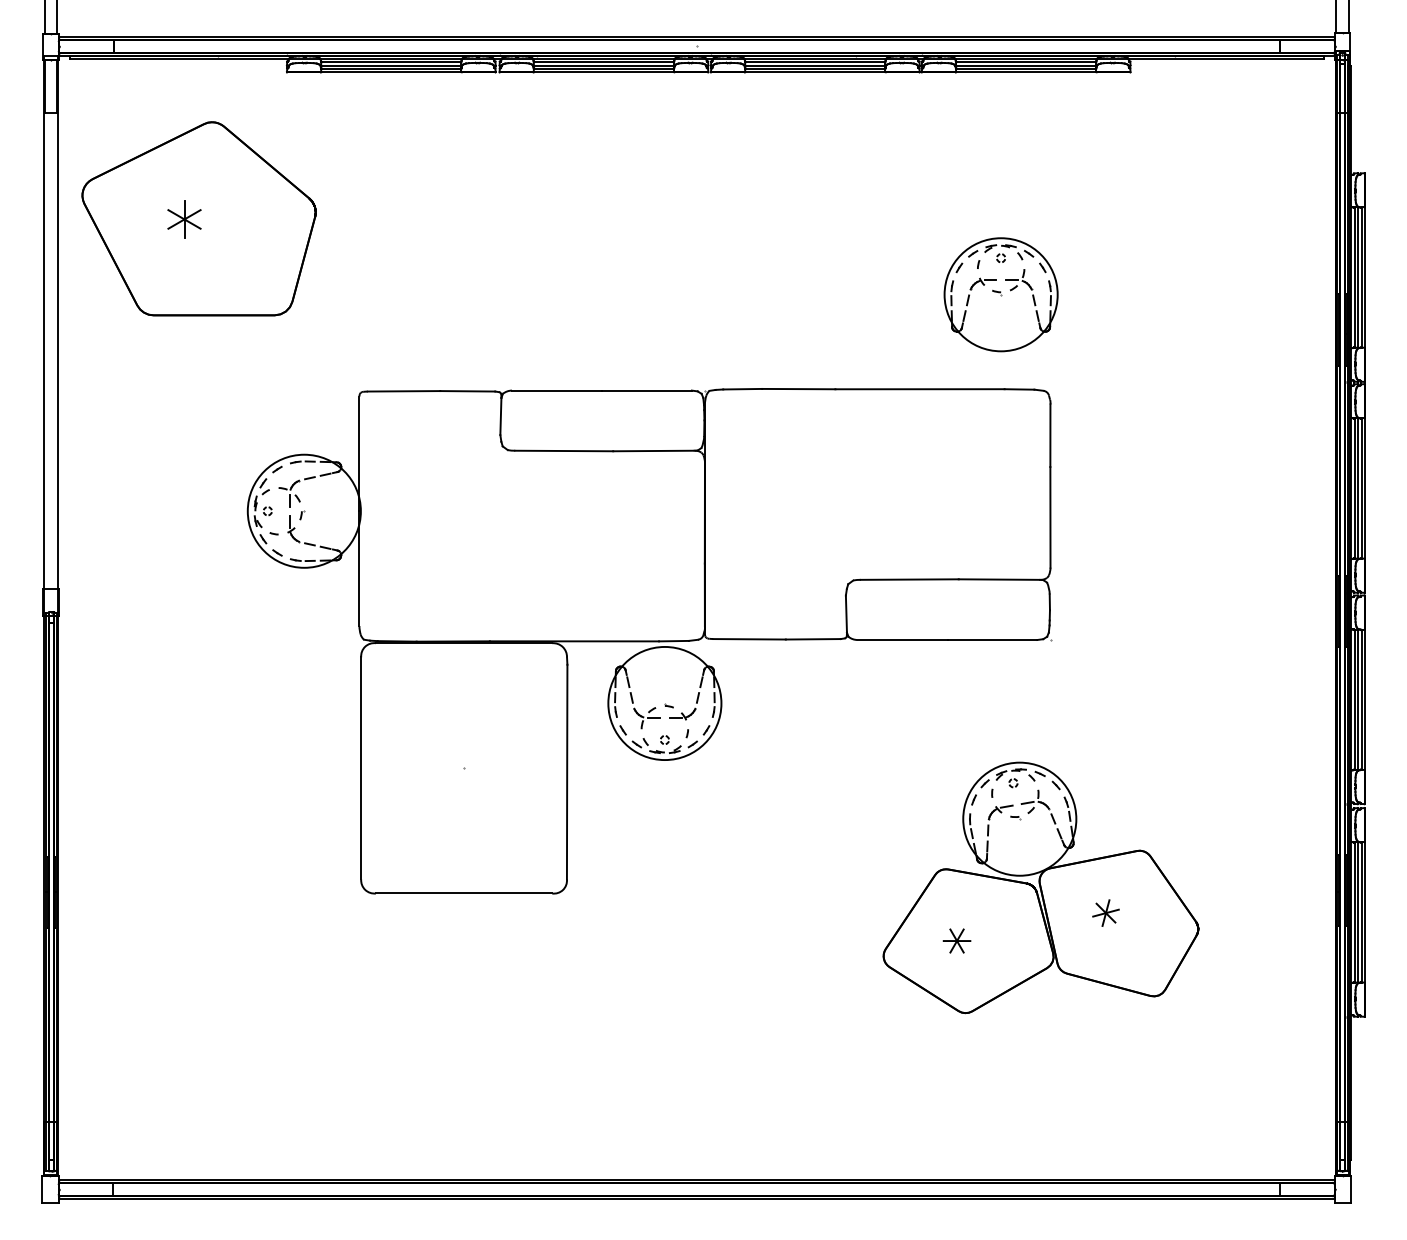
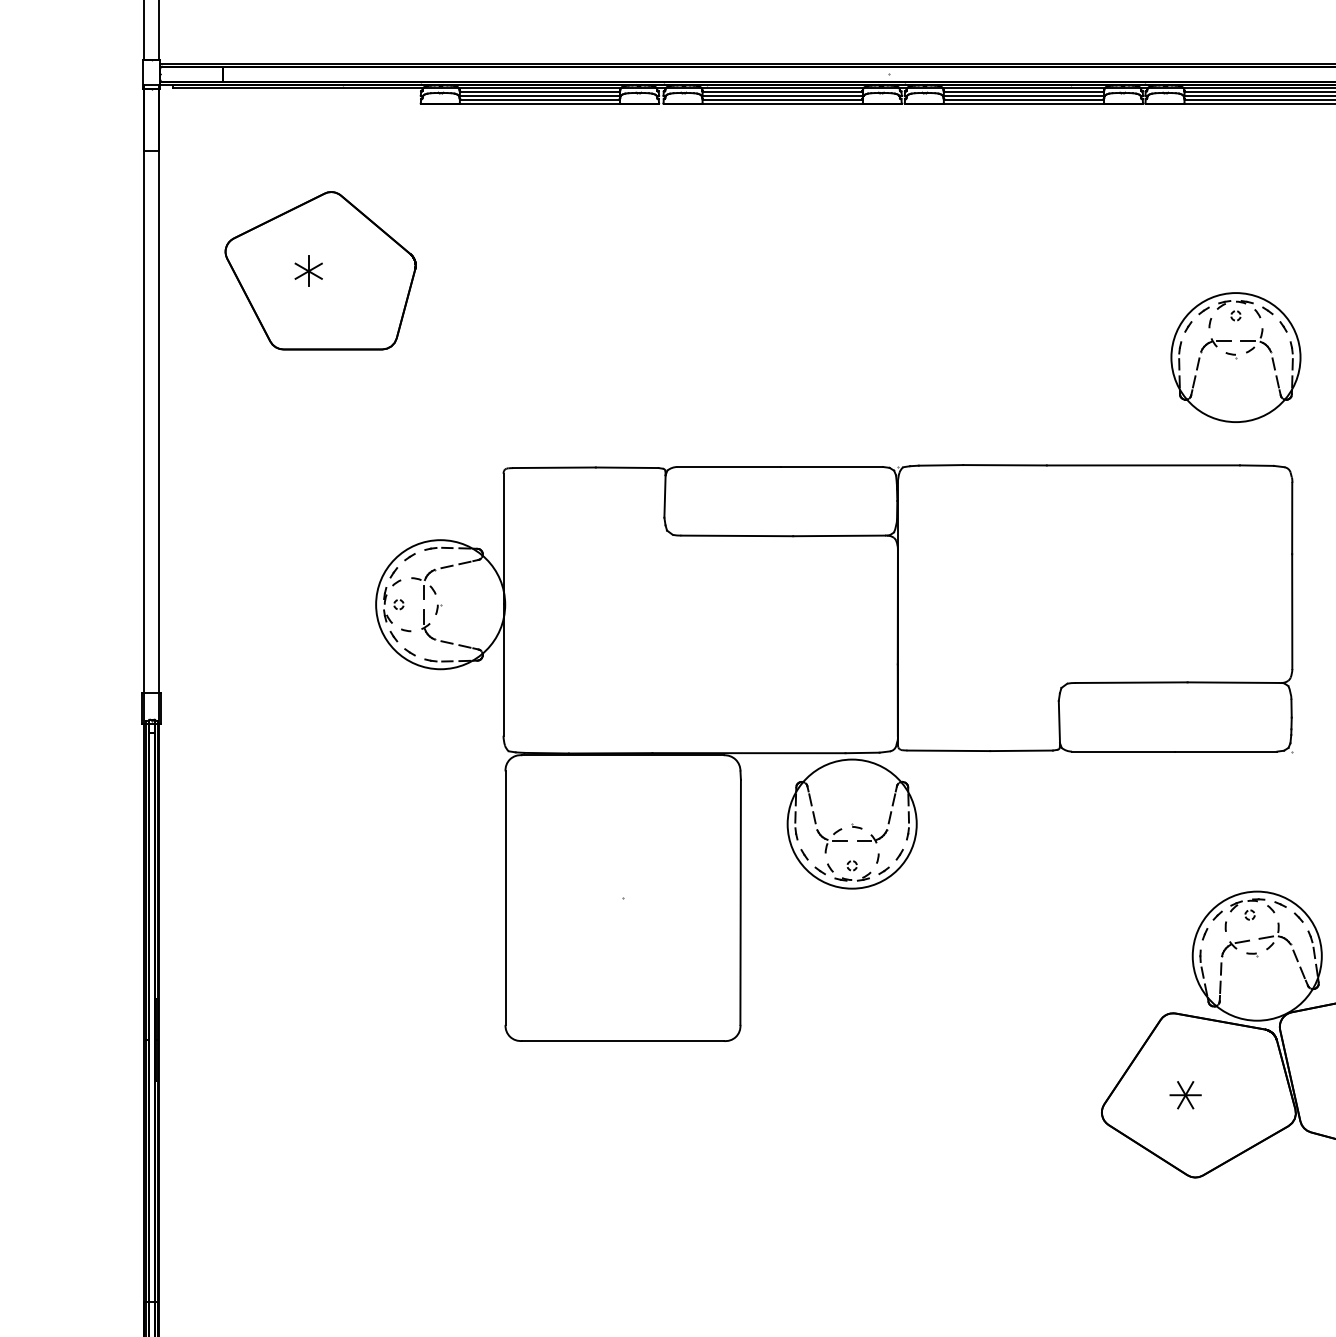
part: (199, 218) -> (320, 270), size x0.71

